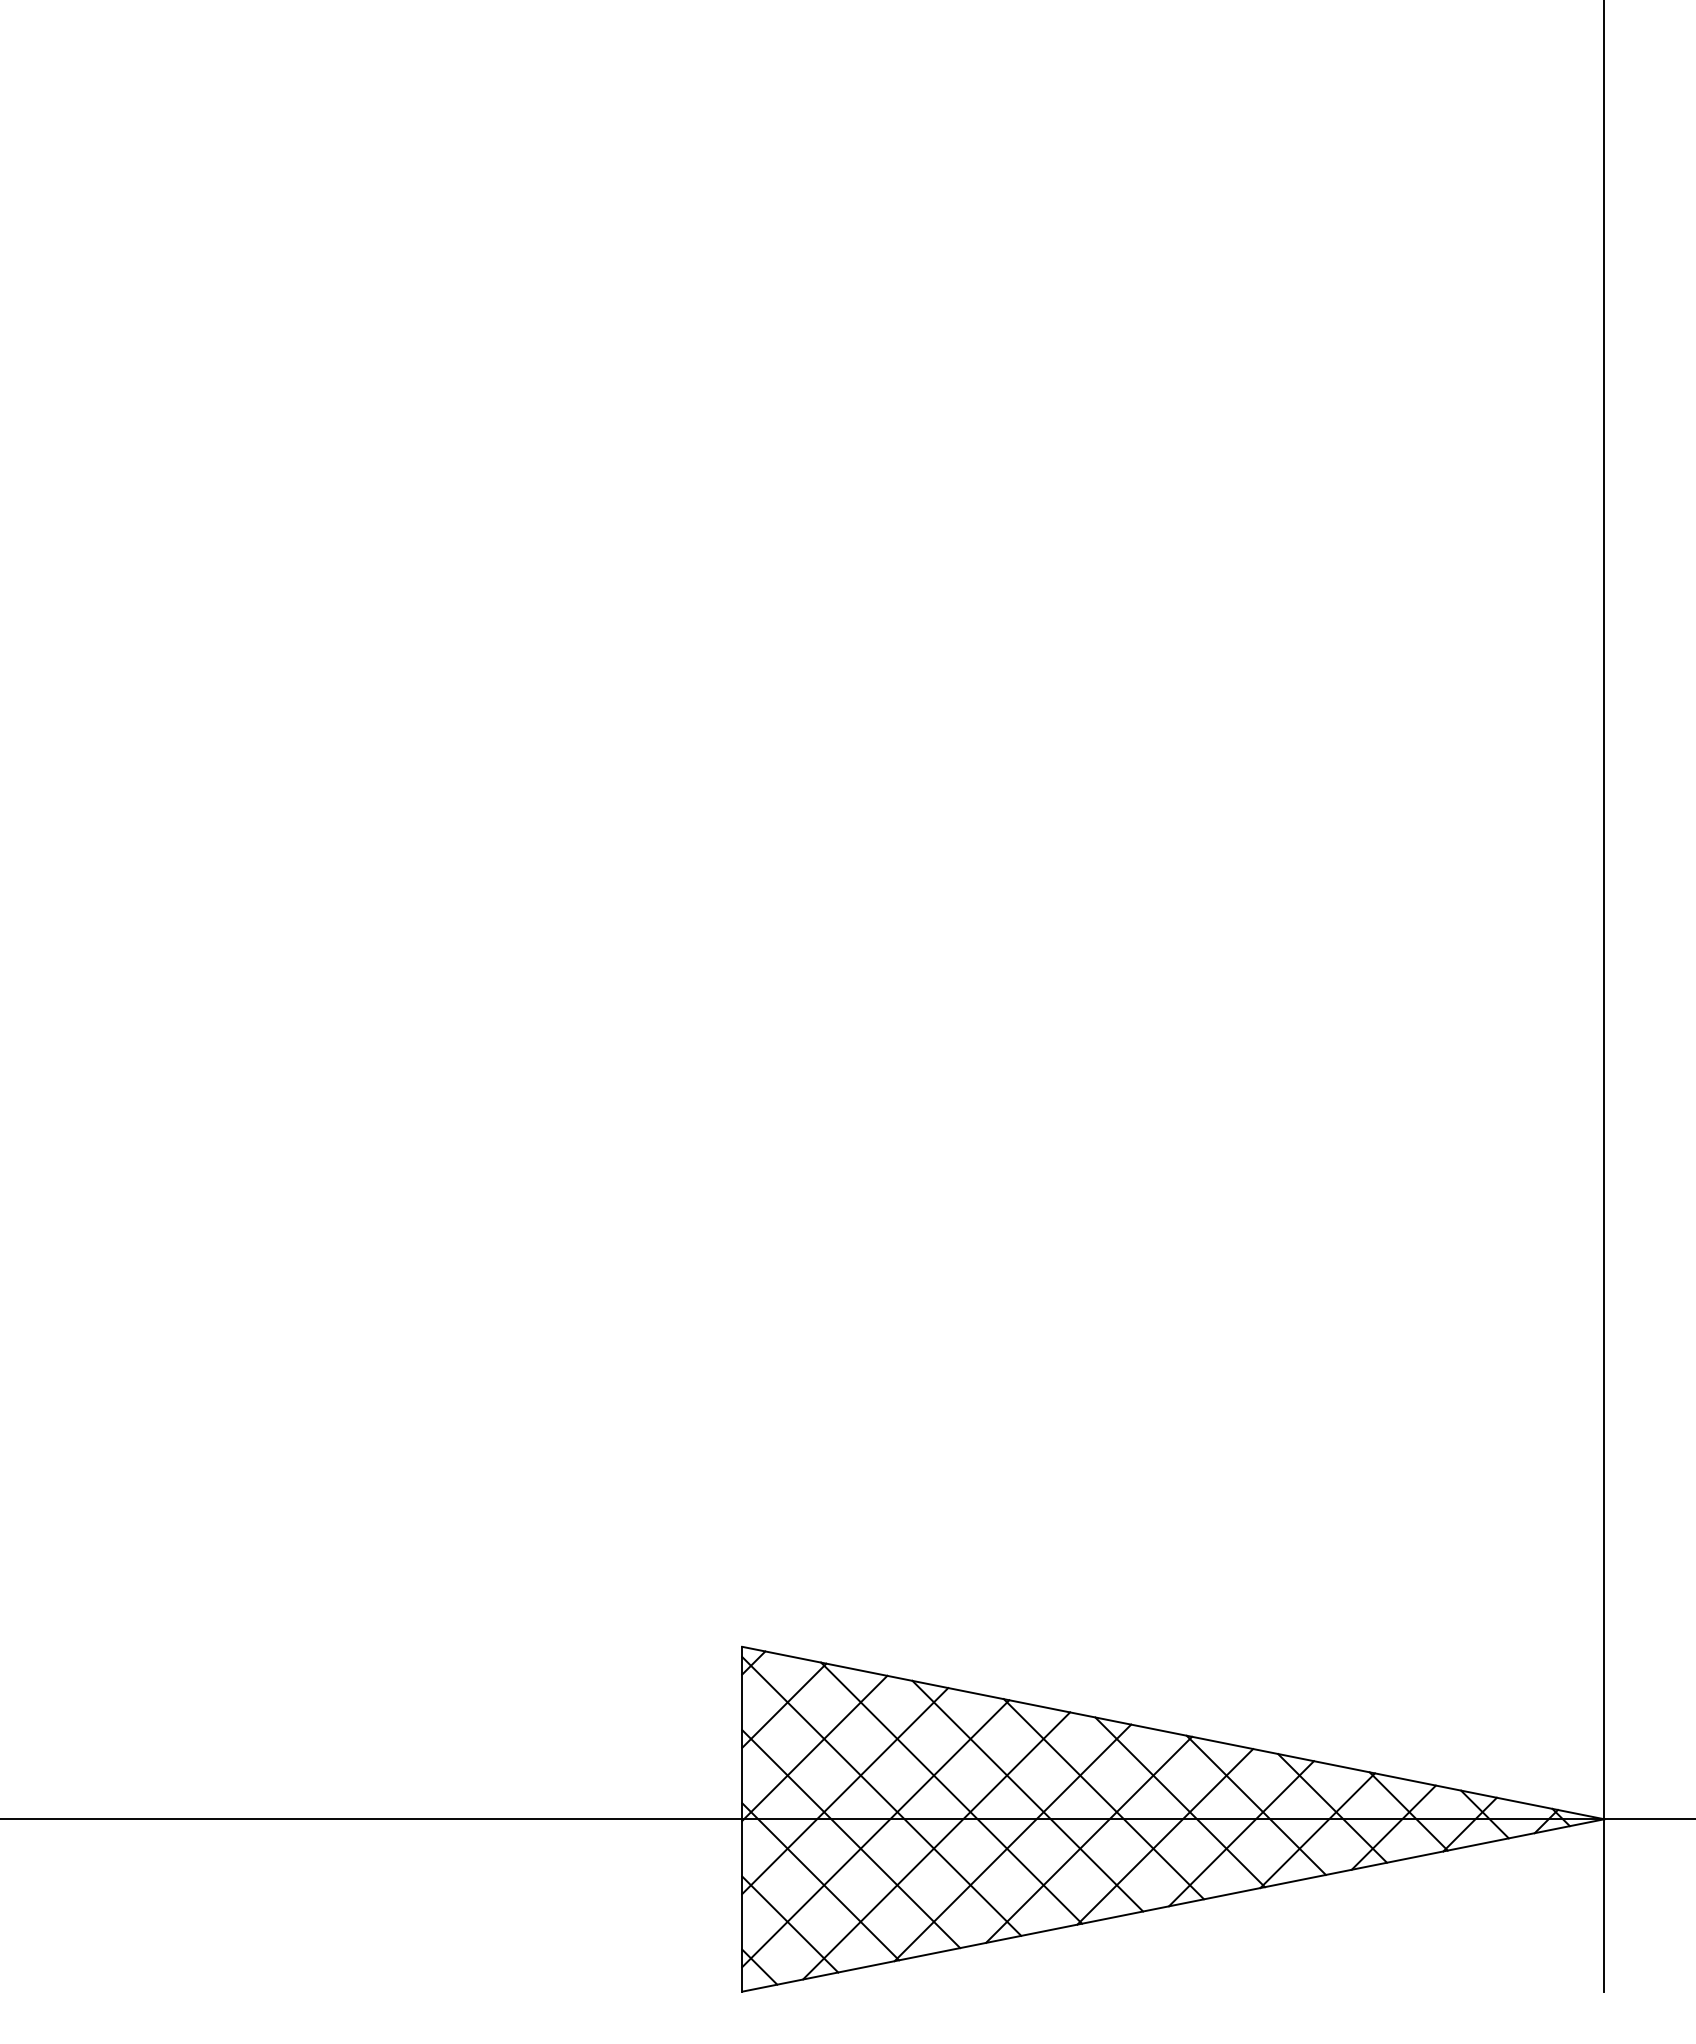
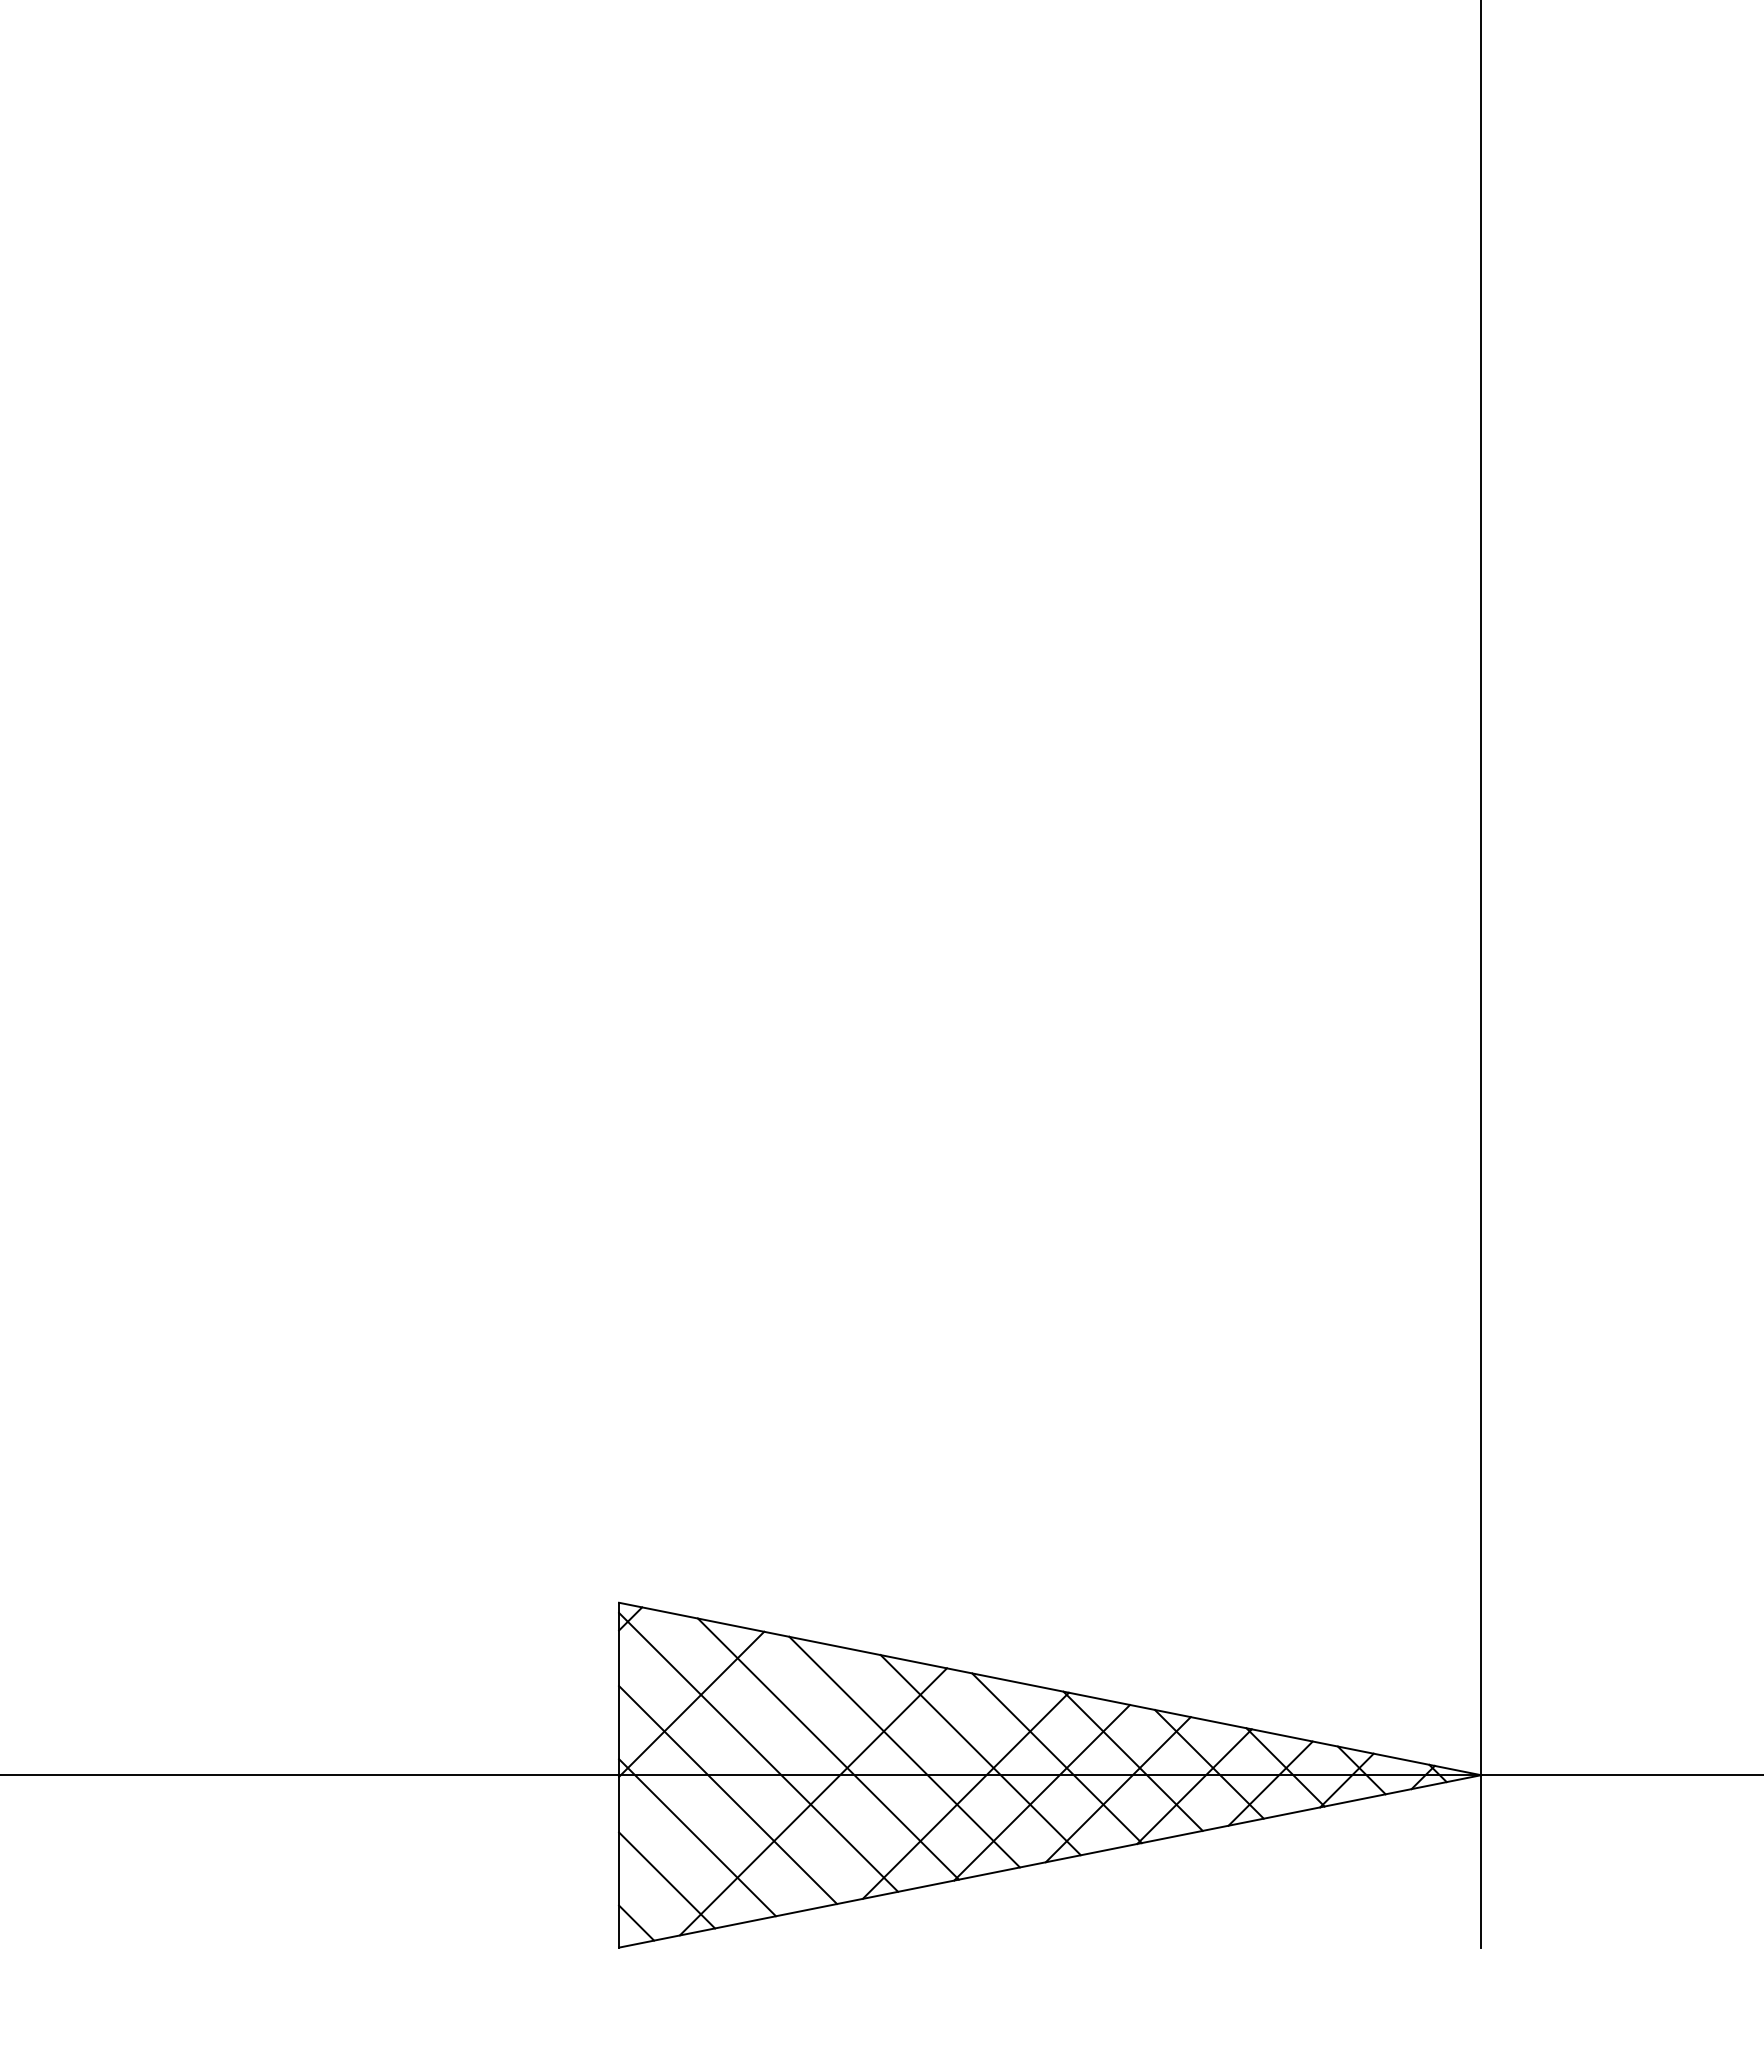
line: (784, 1705) -> (661, 1661), removed
line: (845, 1790) -> (722, 1746), removed
line: (875, 1833) -> (752, 1789), removed
line: (1012, 1842) -> (889, 1798), removed

